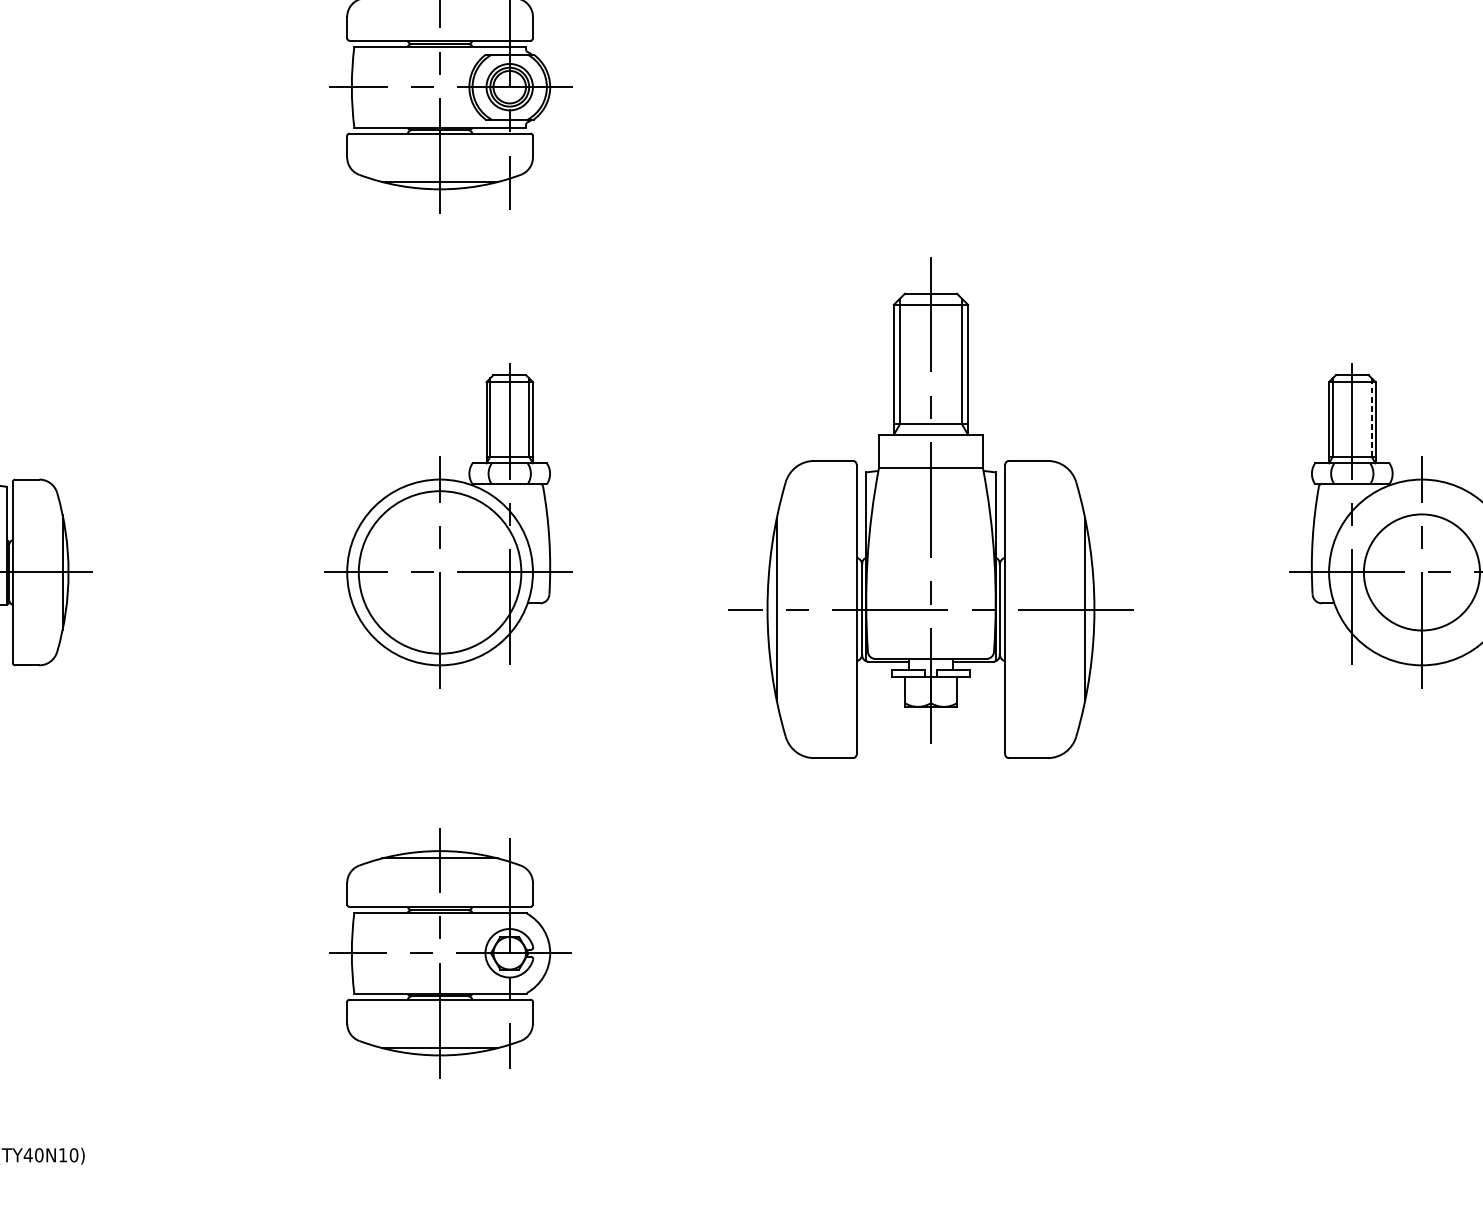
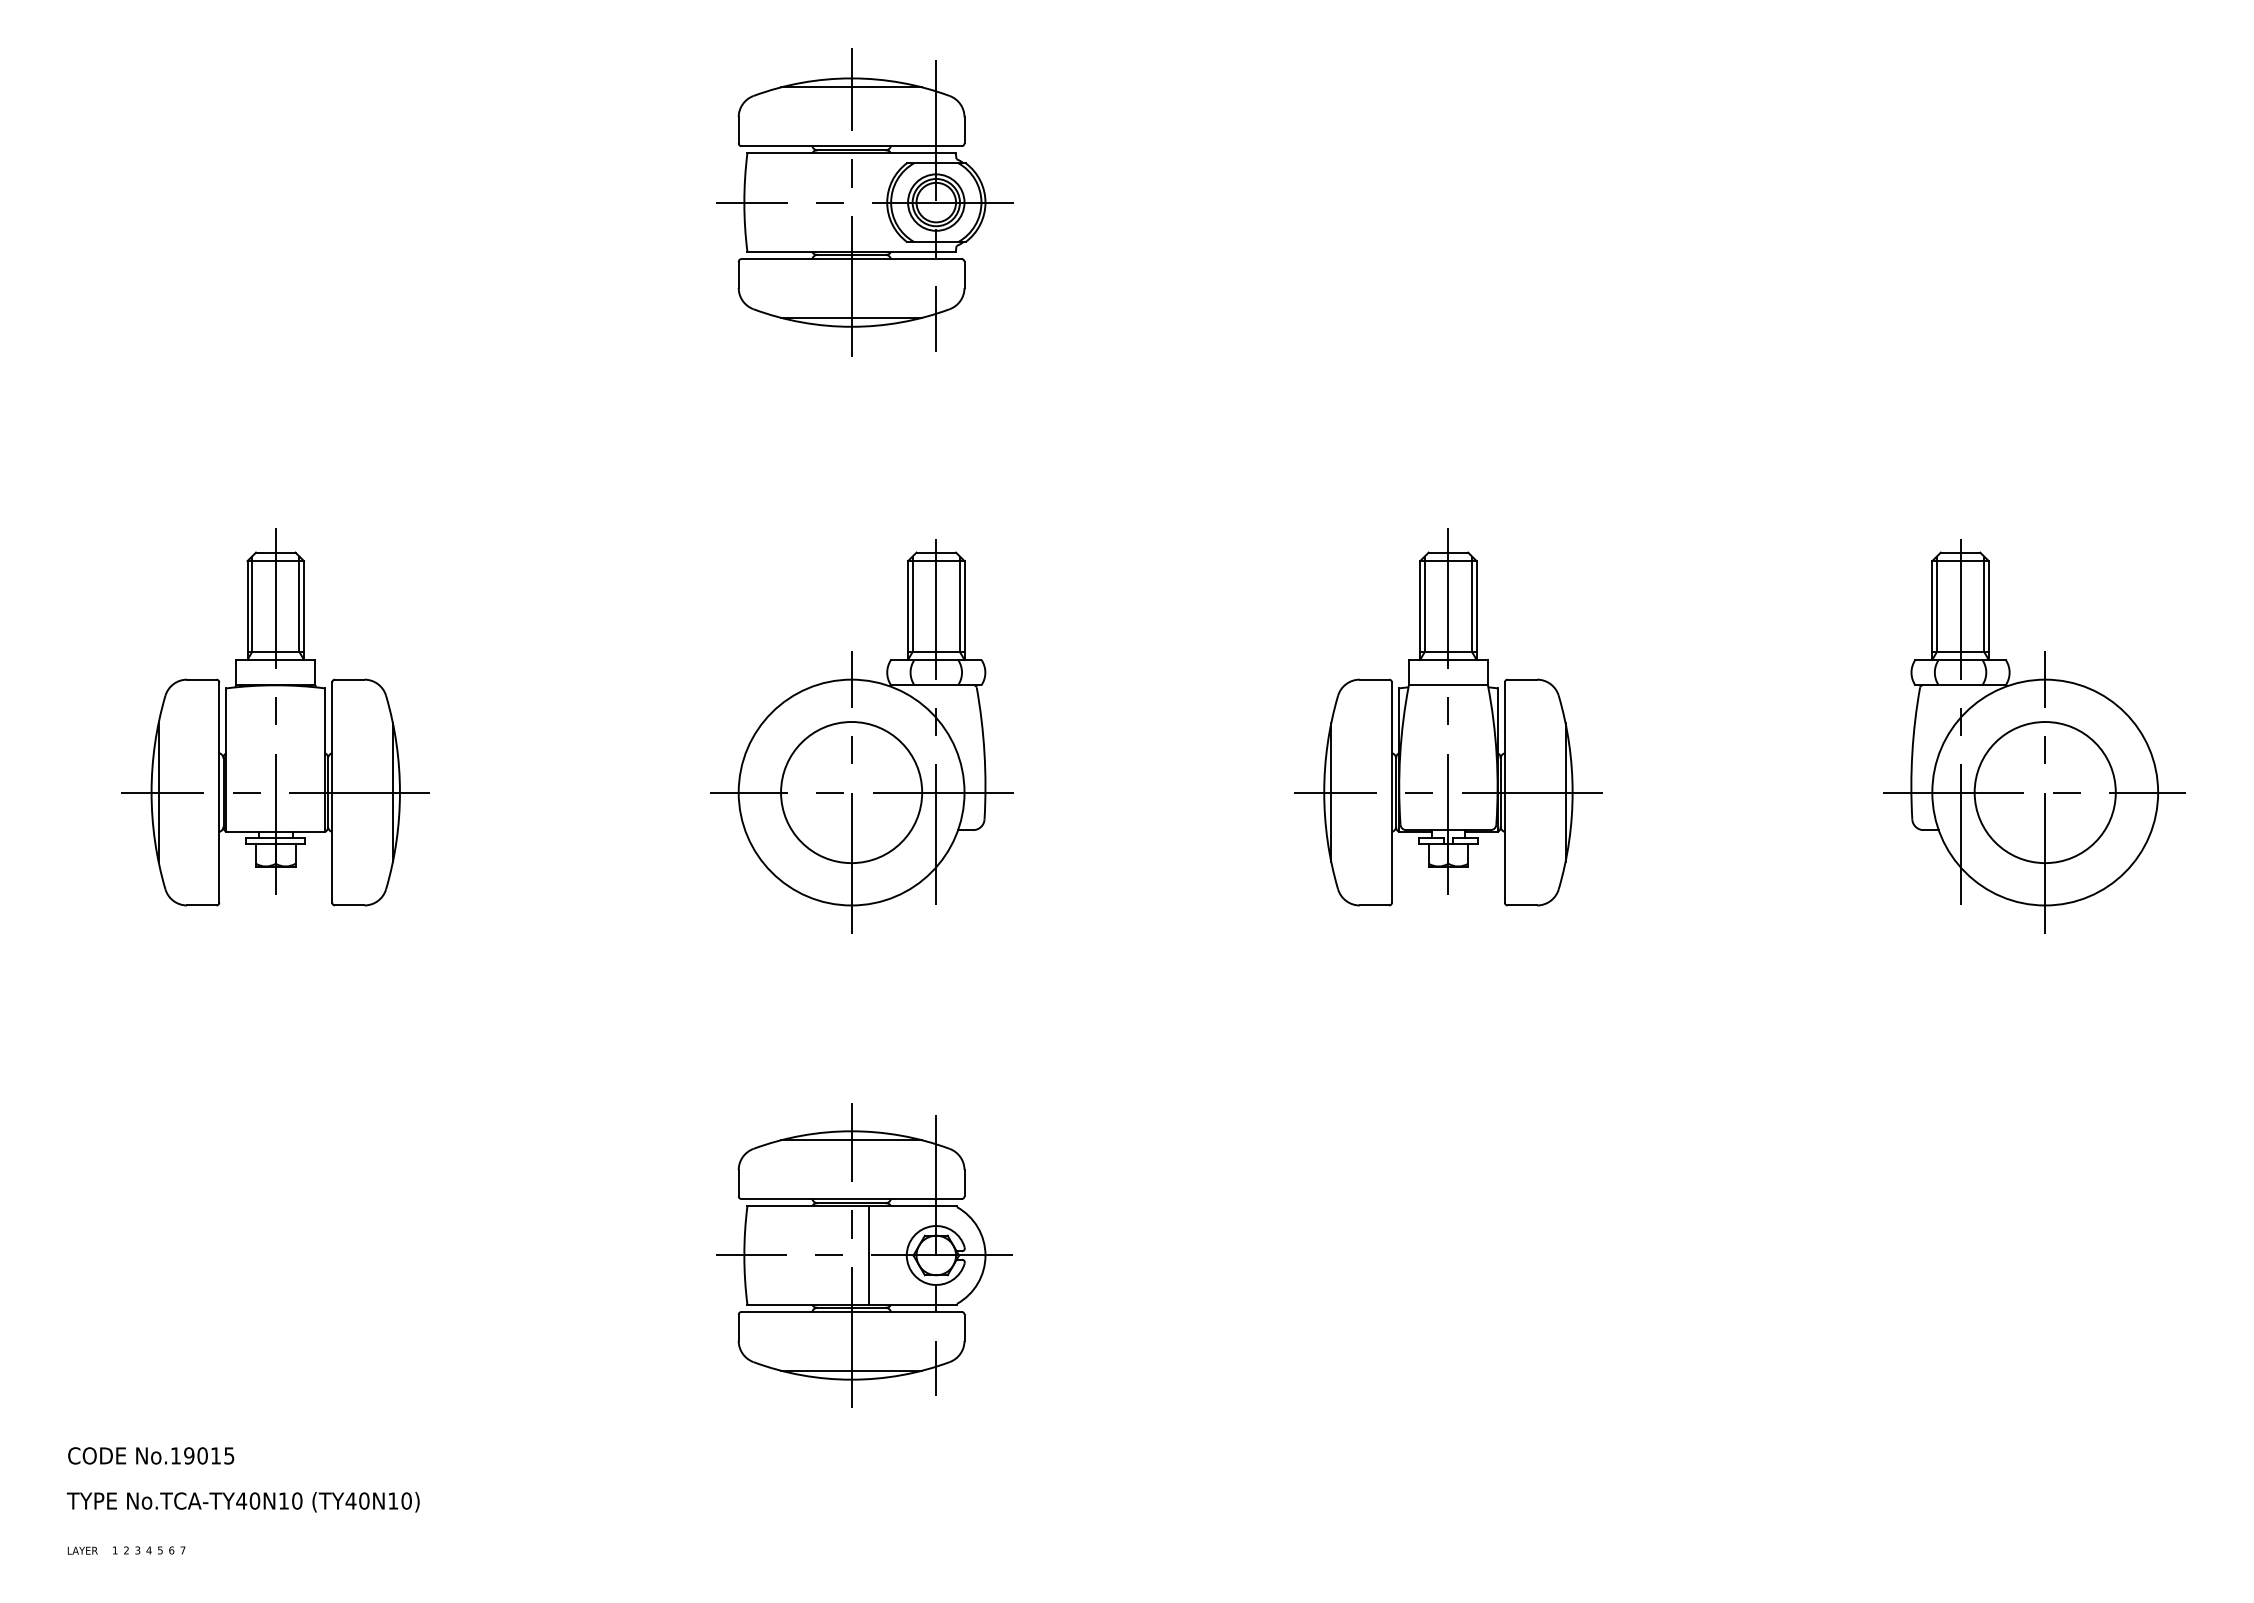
line: (1371, 417) -> (1984, 604), dashed -> solid
part: (931, 510) -> (1448, 717), size x0.62
circle: (439, 572) -> (851, 792), size x0.71
line: (453, 953) -> (868, 1255), added

